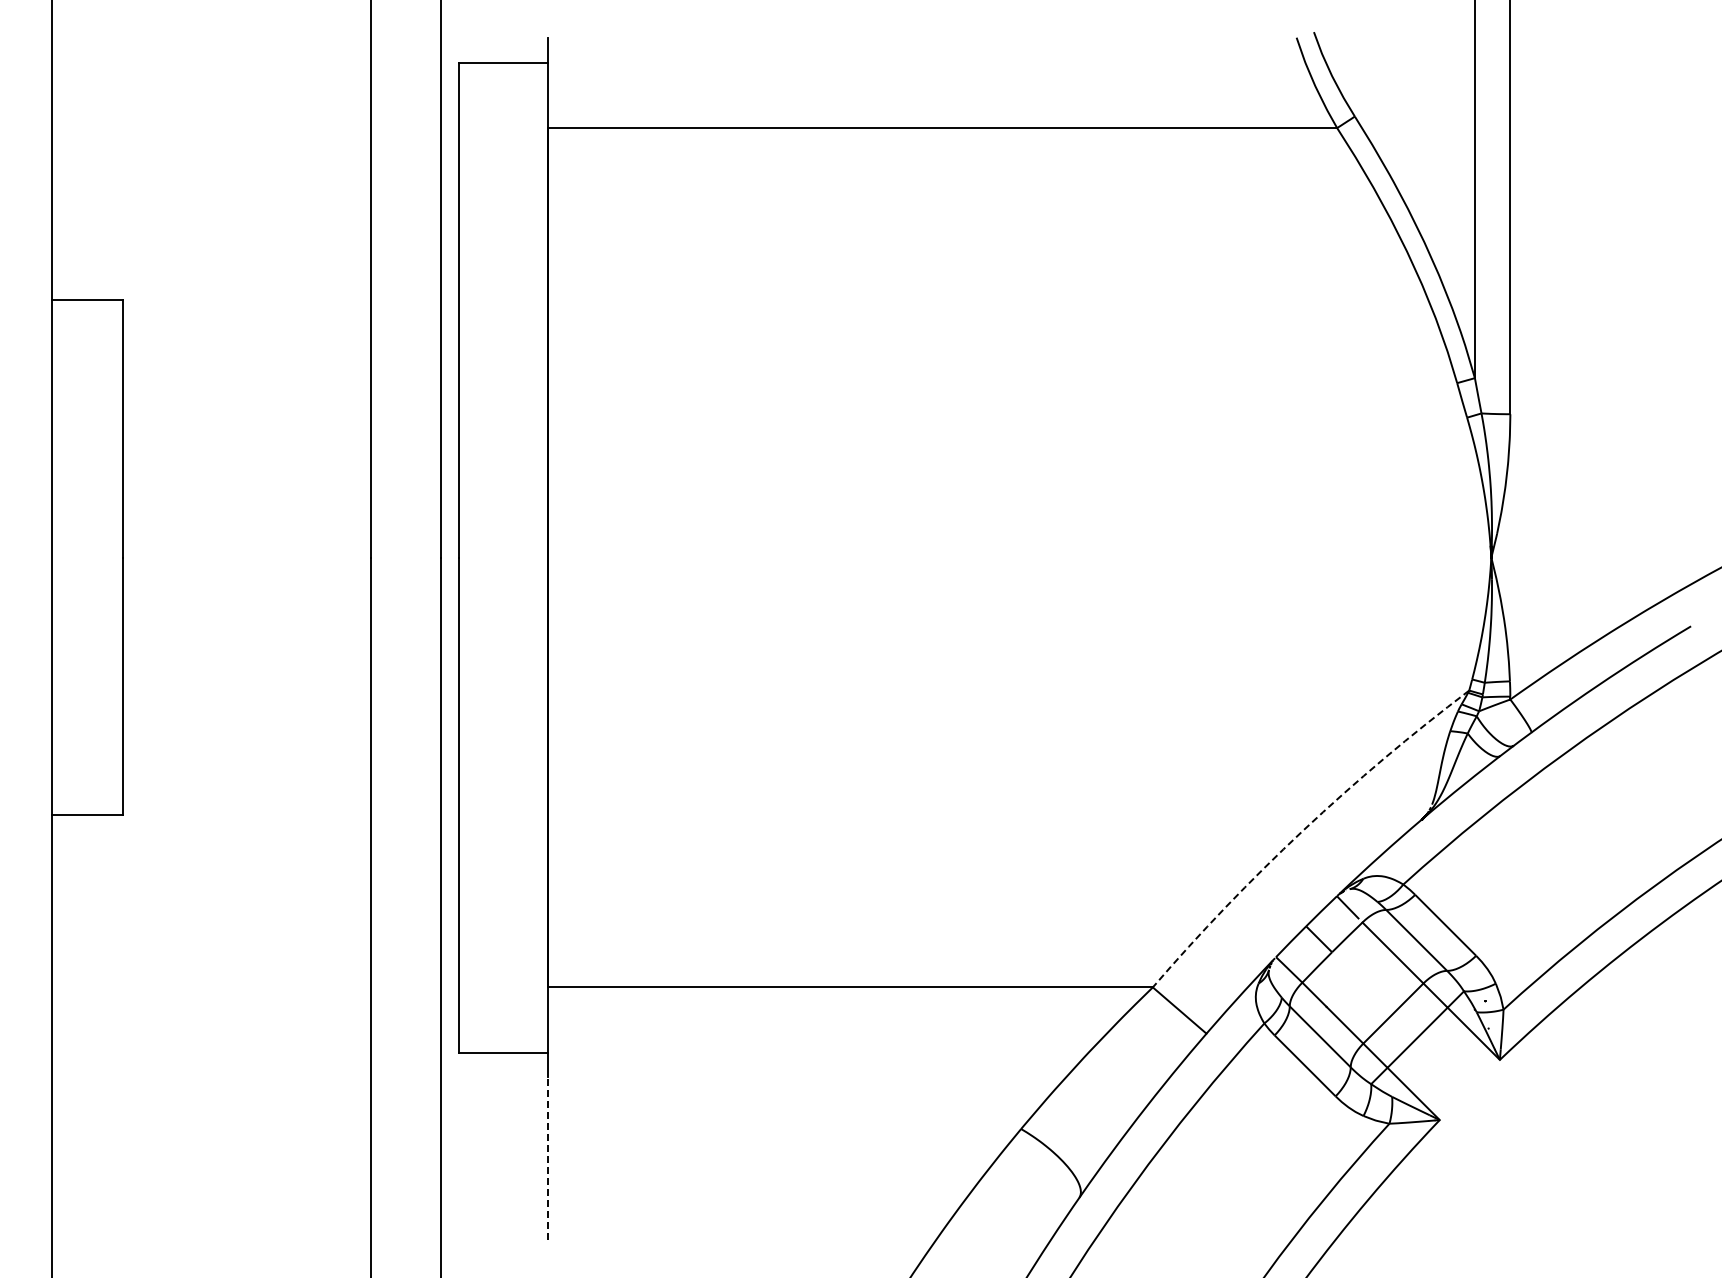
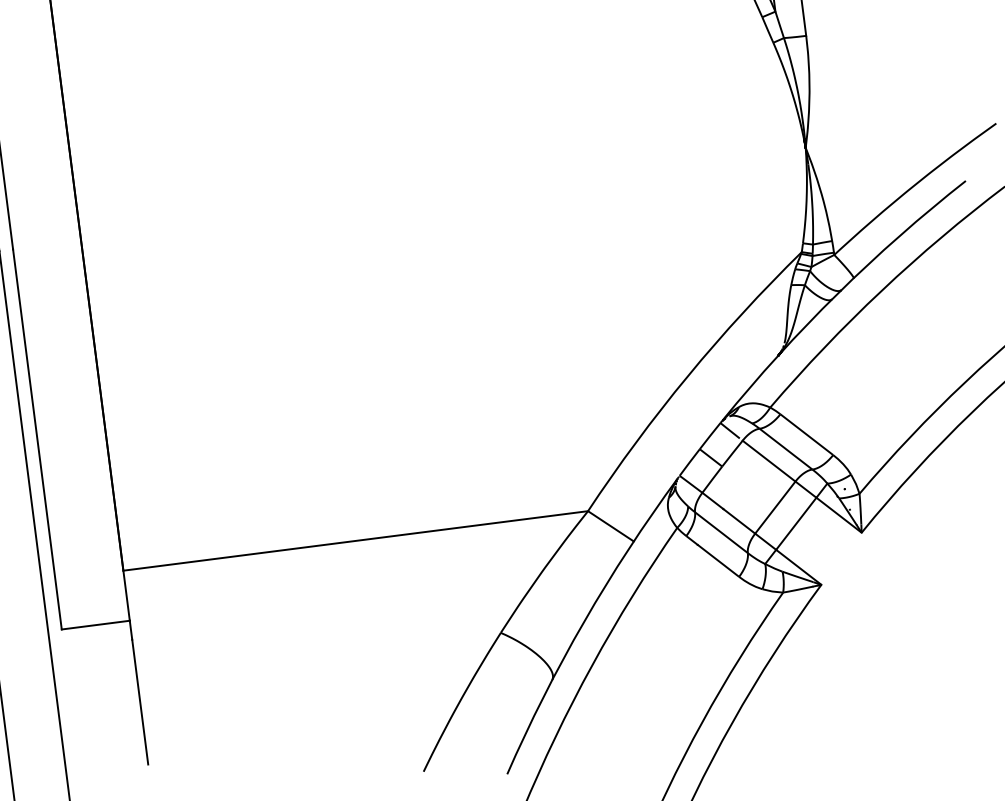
arc: (1303, 830) -> (688, 375), dashed -> solid
line: (547, 1158) -> (140, 702), dashed -> solid

